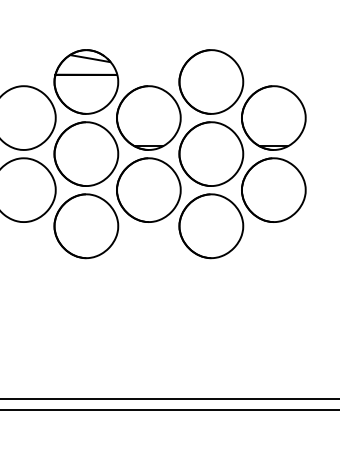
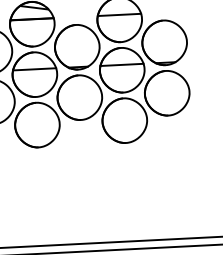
line: (211, 75) -> (119, 15), added
line: (86, 146) -> (34, 69), added
line: (211, 146) -> (122, 64), added

